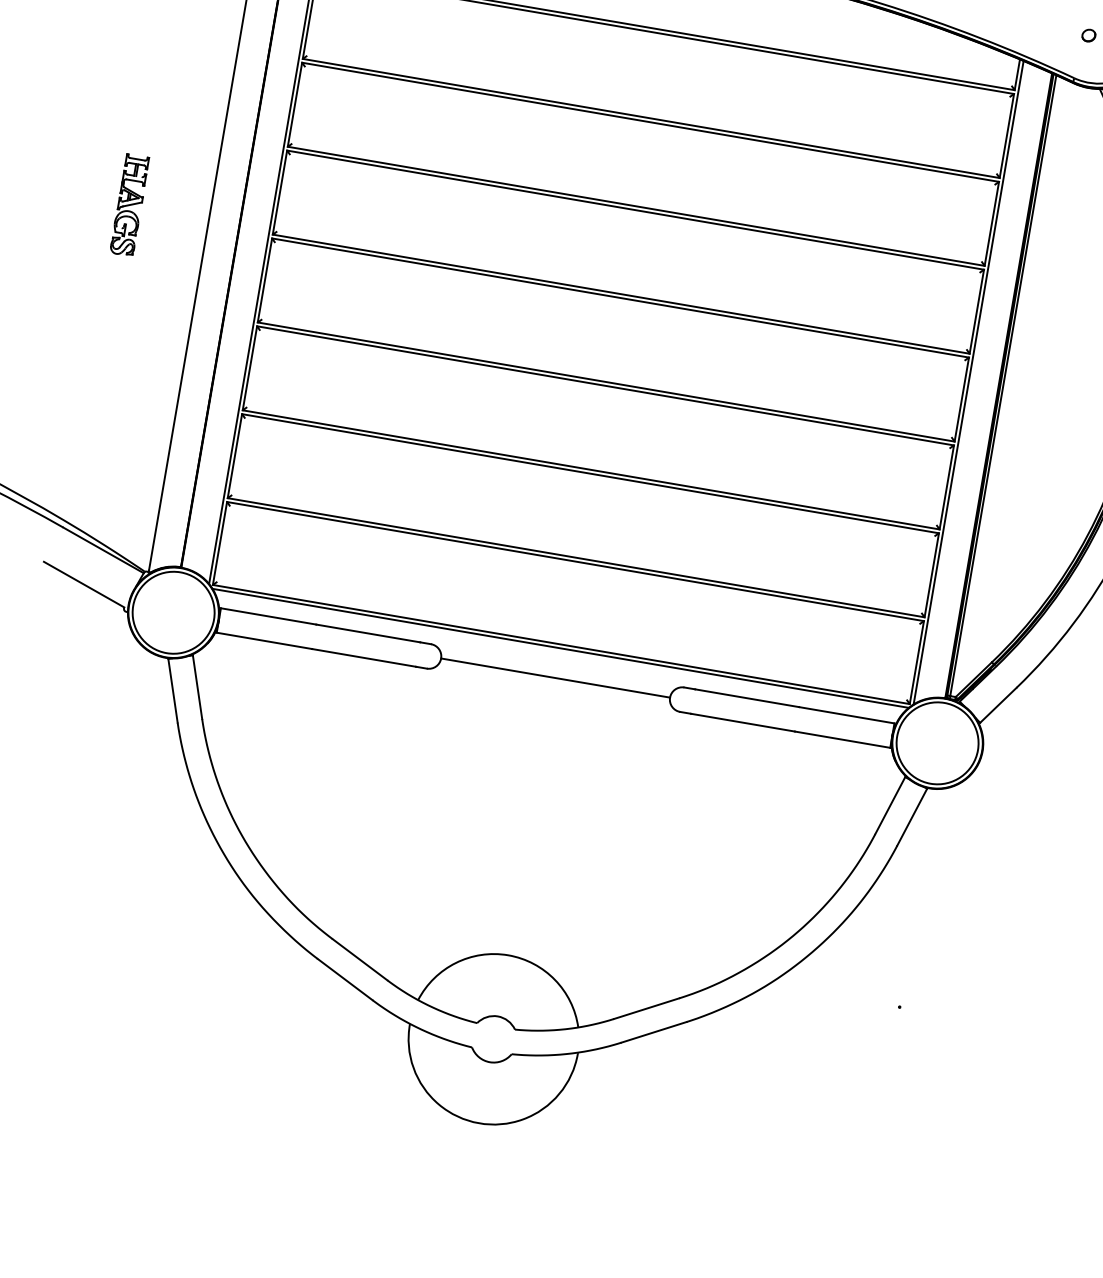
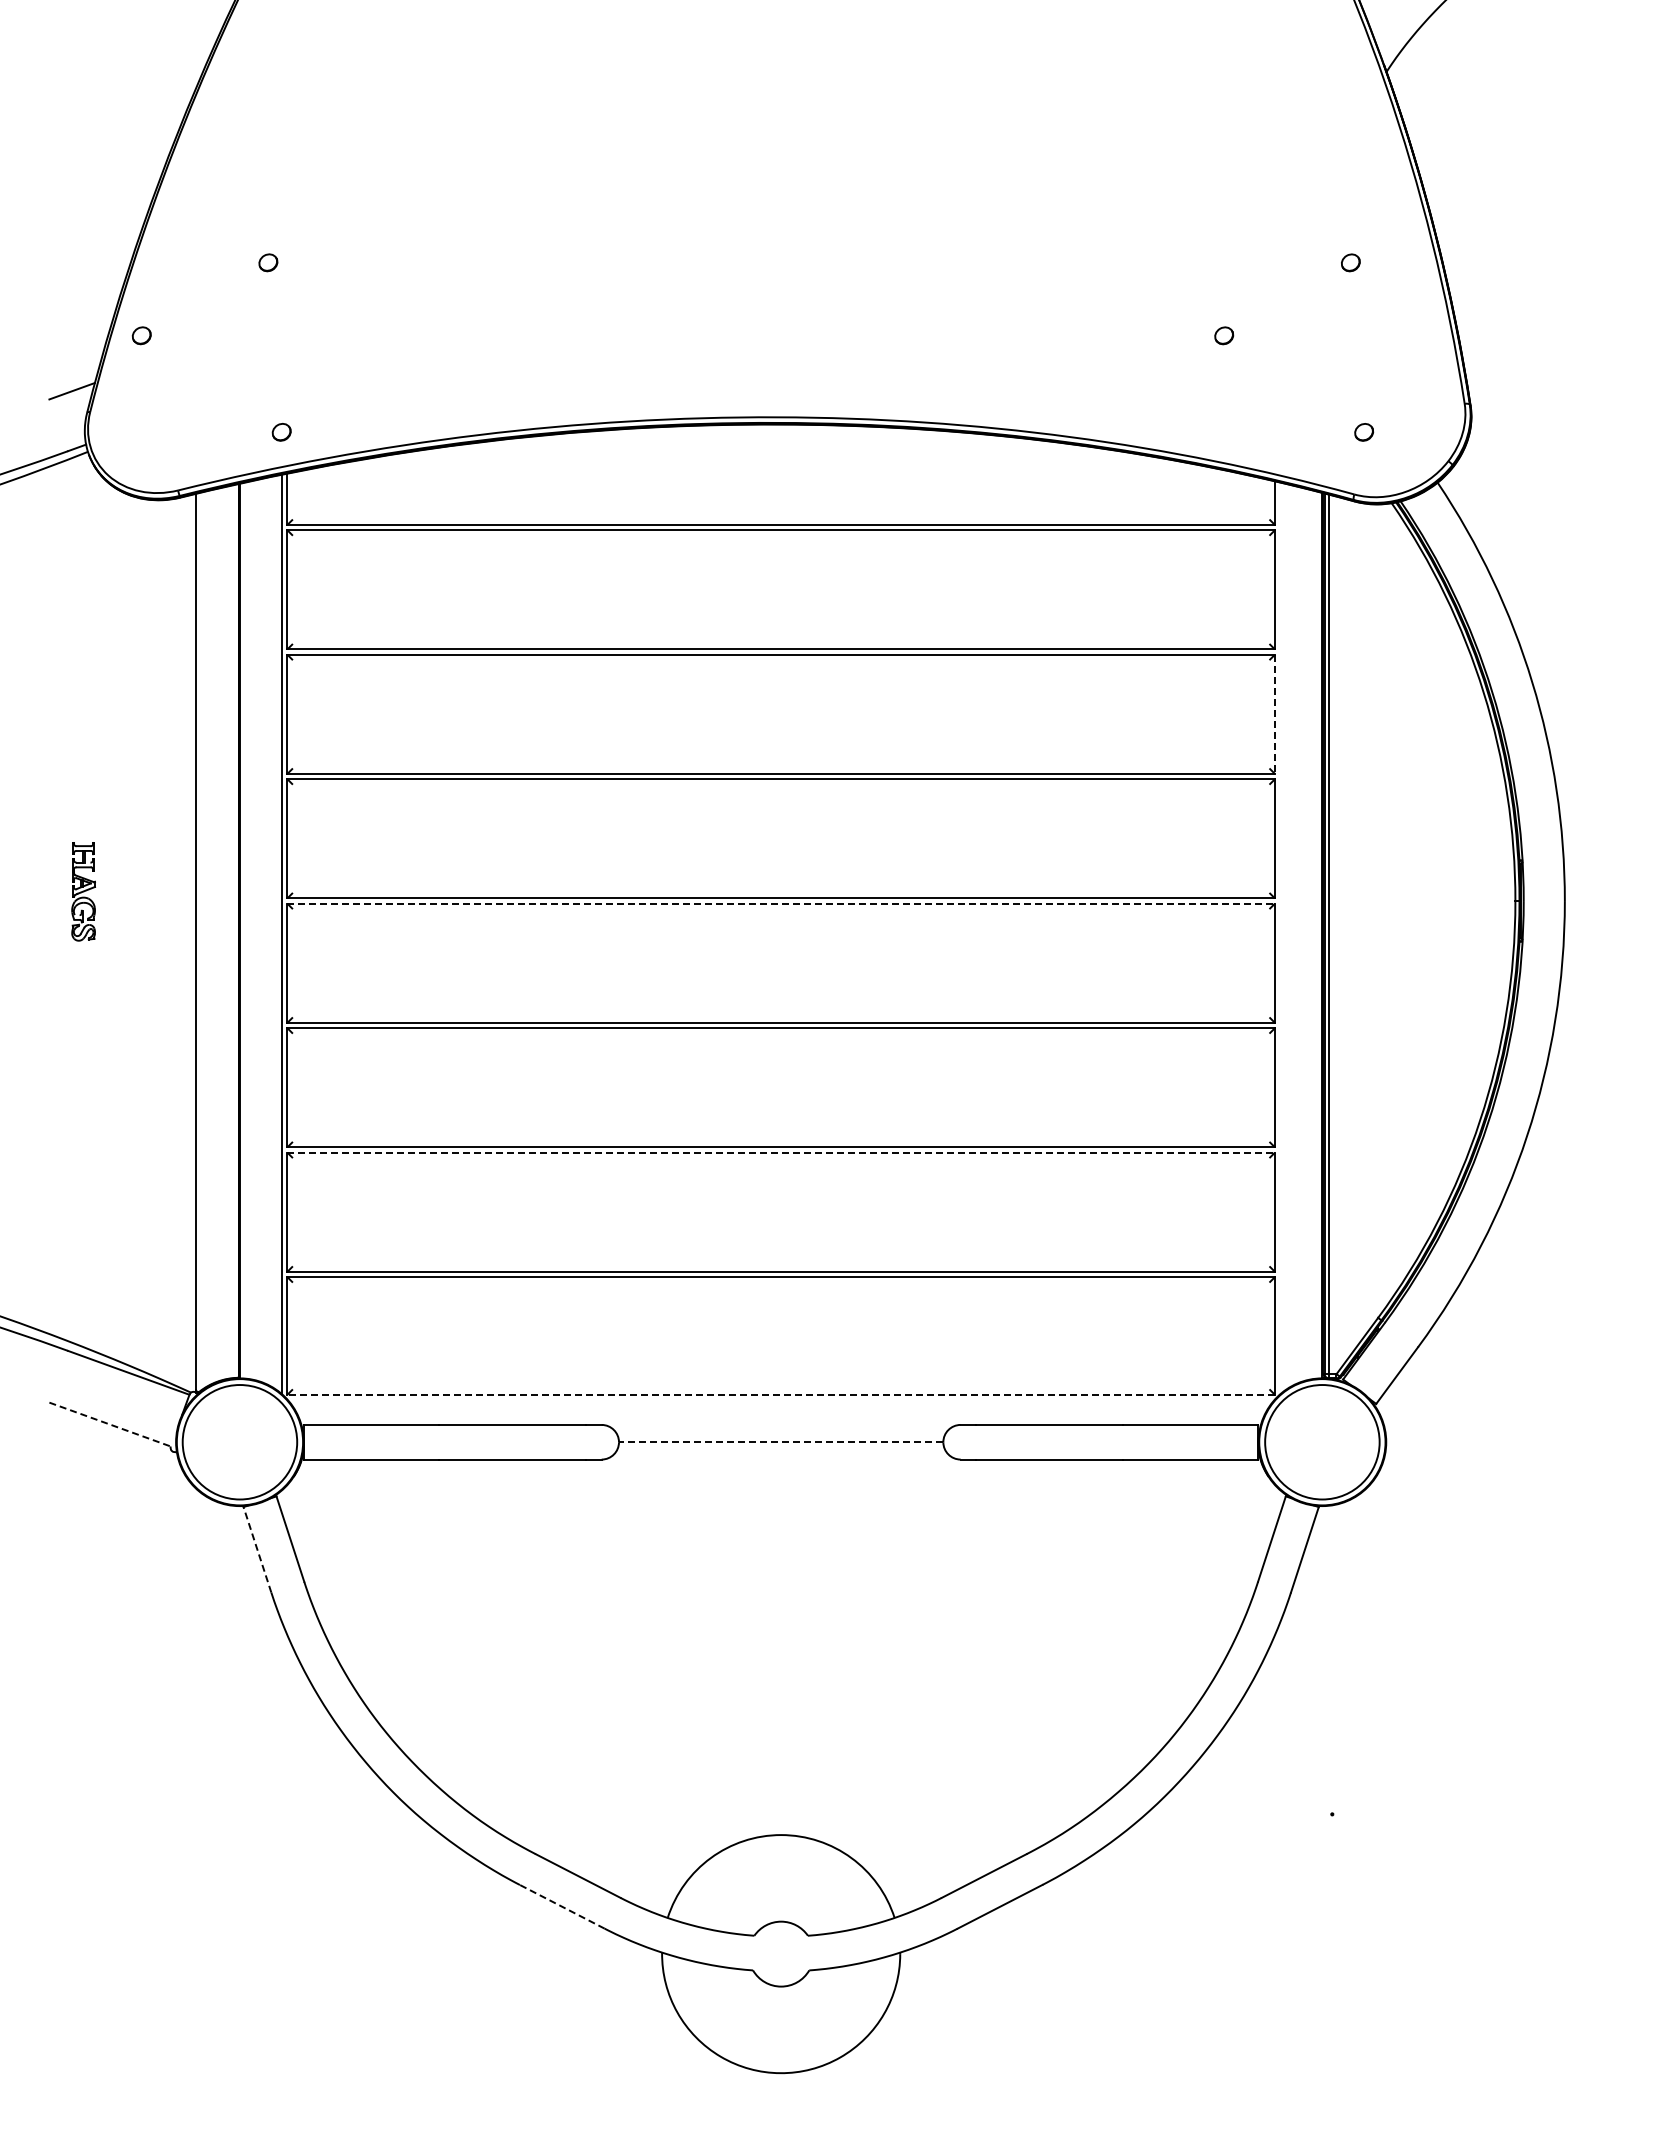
part: (129, 205) -> (83, 891), size x0.7
line: (991, 223) -> (1274, 714), solid -> dashed
line: (620, 297) -> (781, 903), solid -> dashed
line: (968, 382) -> (1280, 938), removed
line: (590, 473) -> (781, 1152), solid -> dashed
line: (84, 584) -> (110, 1424), solid -> dashed
line: (561, 644) -> (781, 1394), solid -> dashed
line: (560, 648) -> (780, 1400), removed
line: (555, 678) -> (780, 1442), solid -> dashed
line: (173, 690) -> (257, 1549), solid -> dashed
line: (345, 979) -> (562, 1906), solid -> dashed

